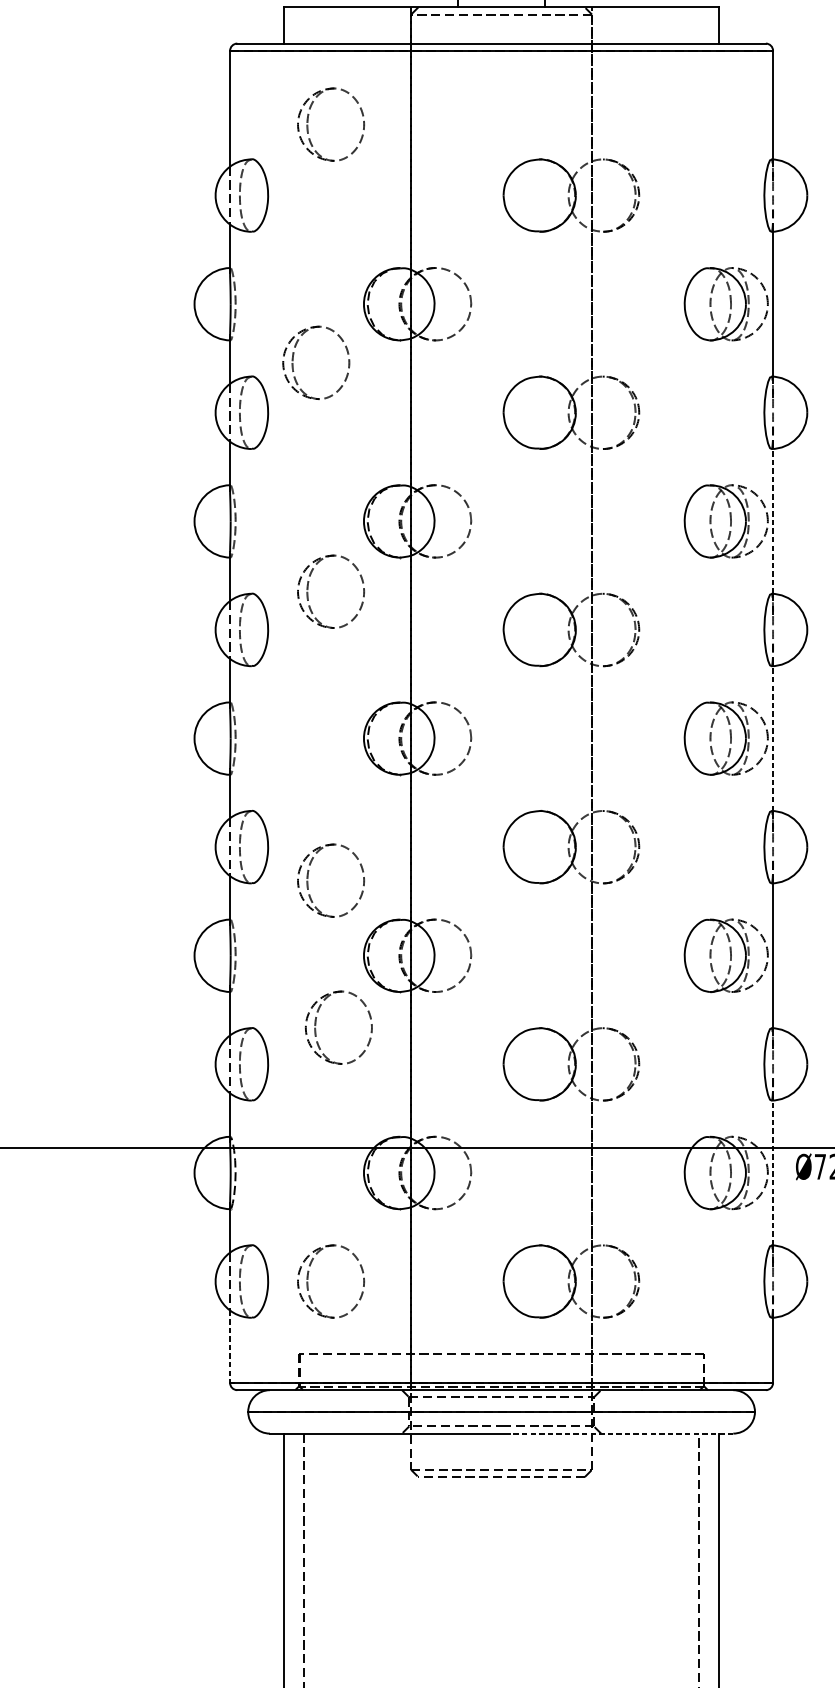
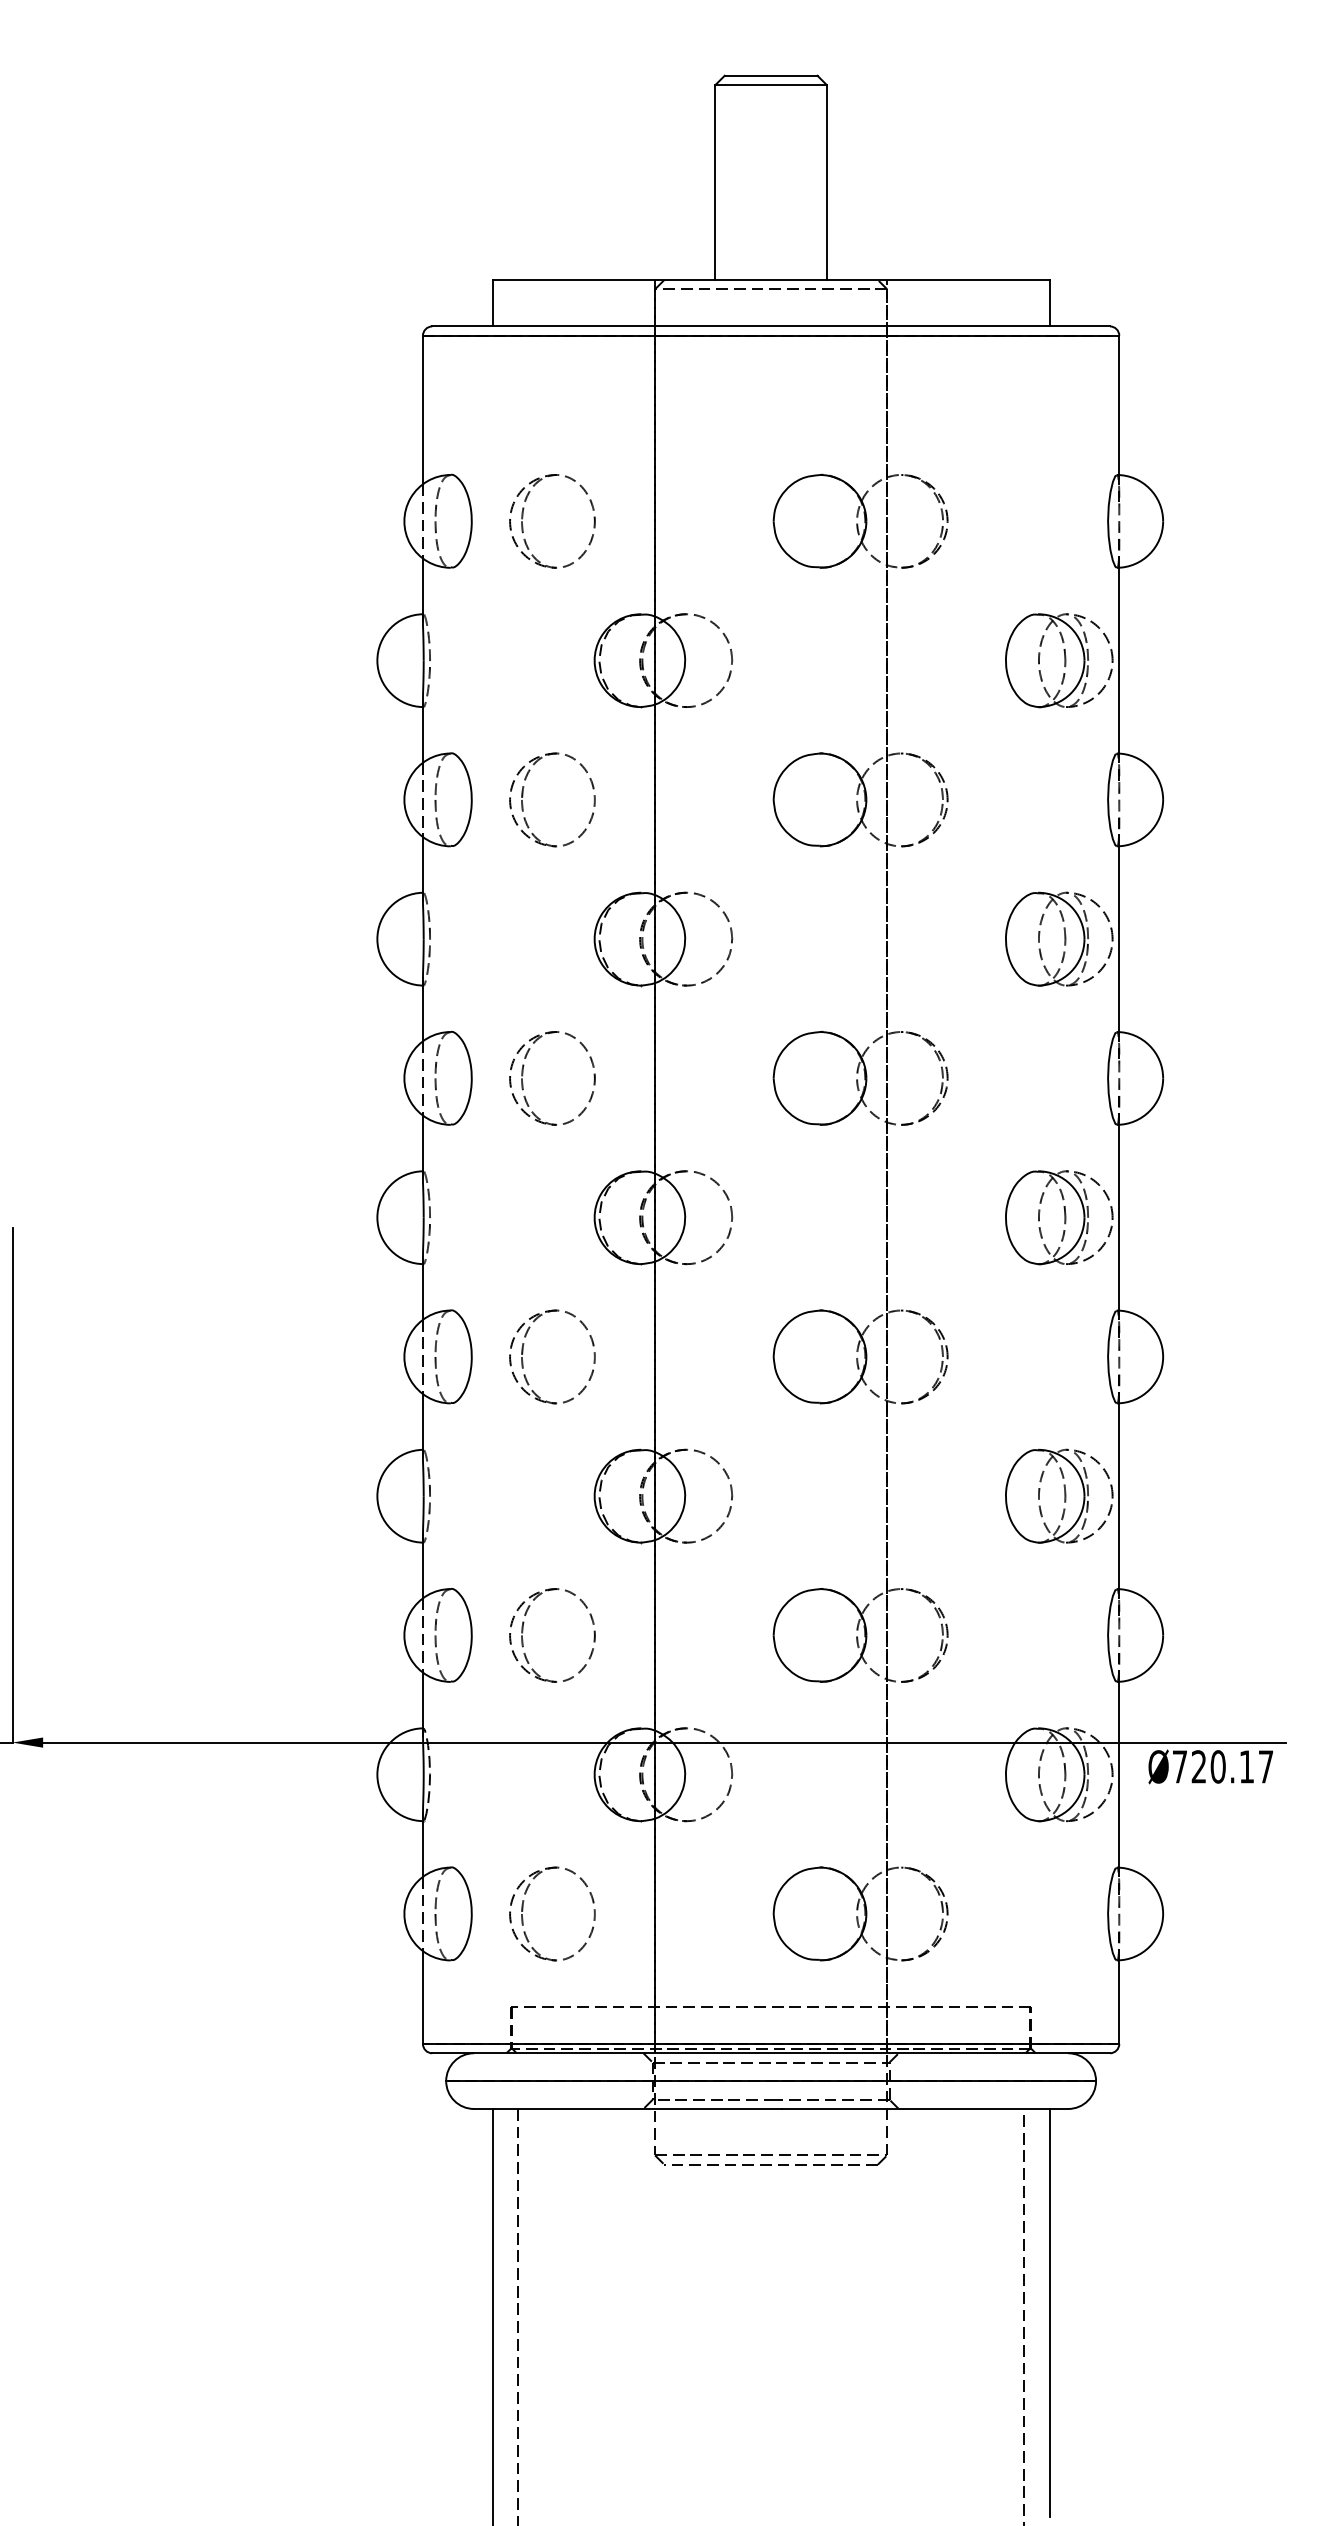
part: (308, 121) -> (523, 517), moved
part: (293, 360) -> (523, 796), moved
line: (773, 521) -> (1119, 939), dashed -> solid
part: (308, 588) -> (523, 1074), moved
line: (773, 738) -> (1119, 1217), dashed -> solid
part: (308, 878) -> (523, 1353), moved
part: (316, 1024) -> (523, 1631), moved
line: (773, 1172) -> (1119, 1774), dashed -> solid
line: (229, 1347) -> (422, 1998), dashed -> solid
line: (621, 1433) -> (925, 2108), dashed -> solid

